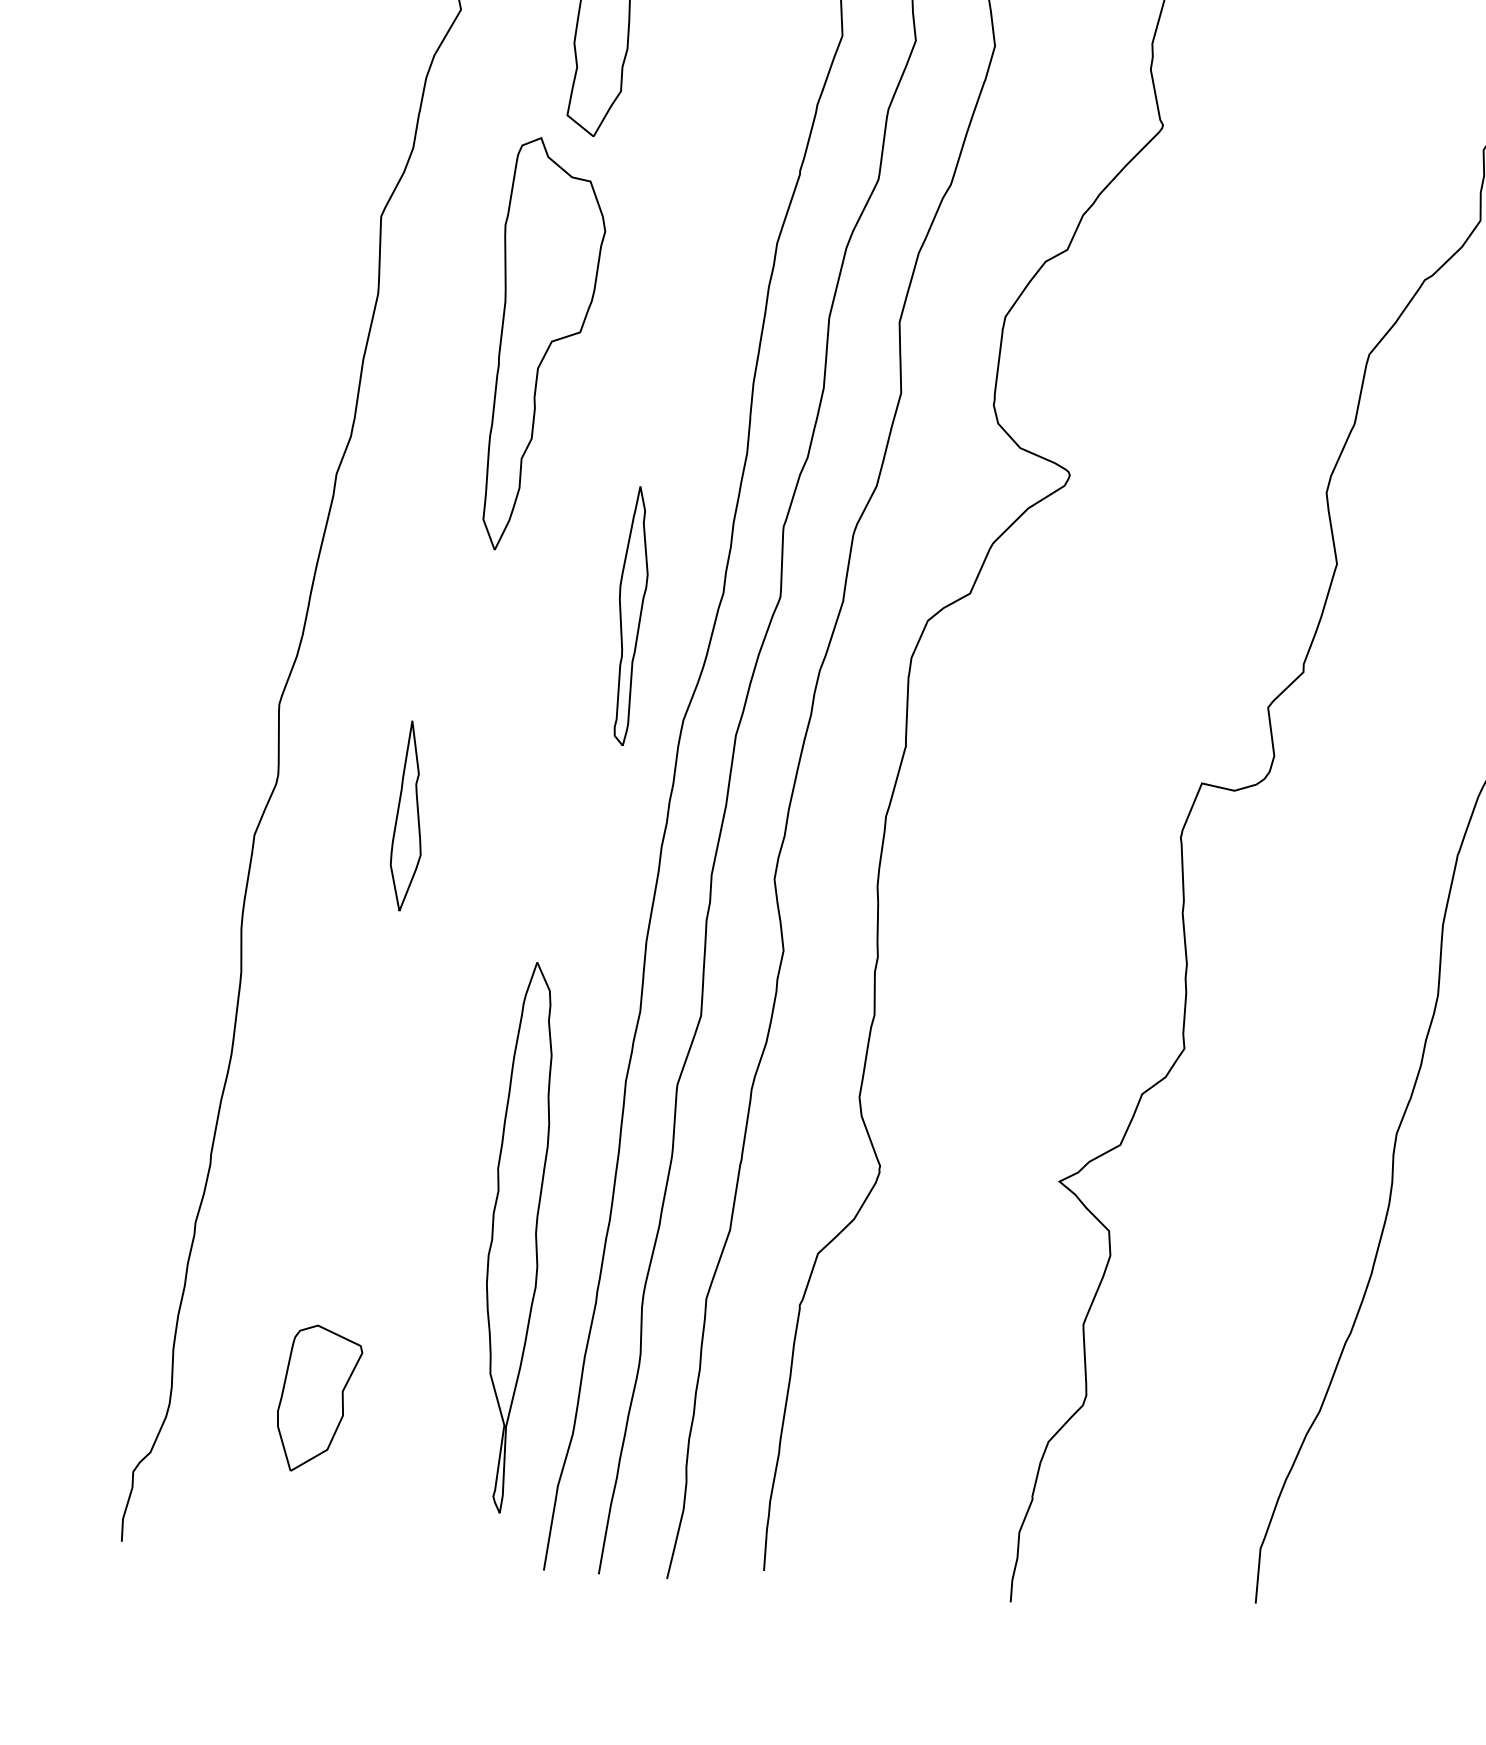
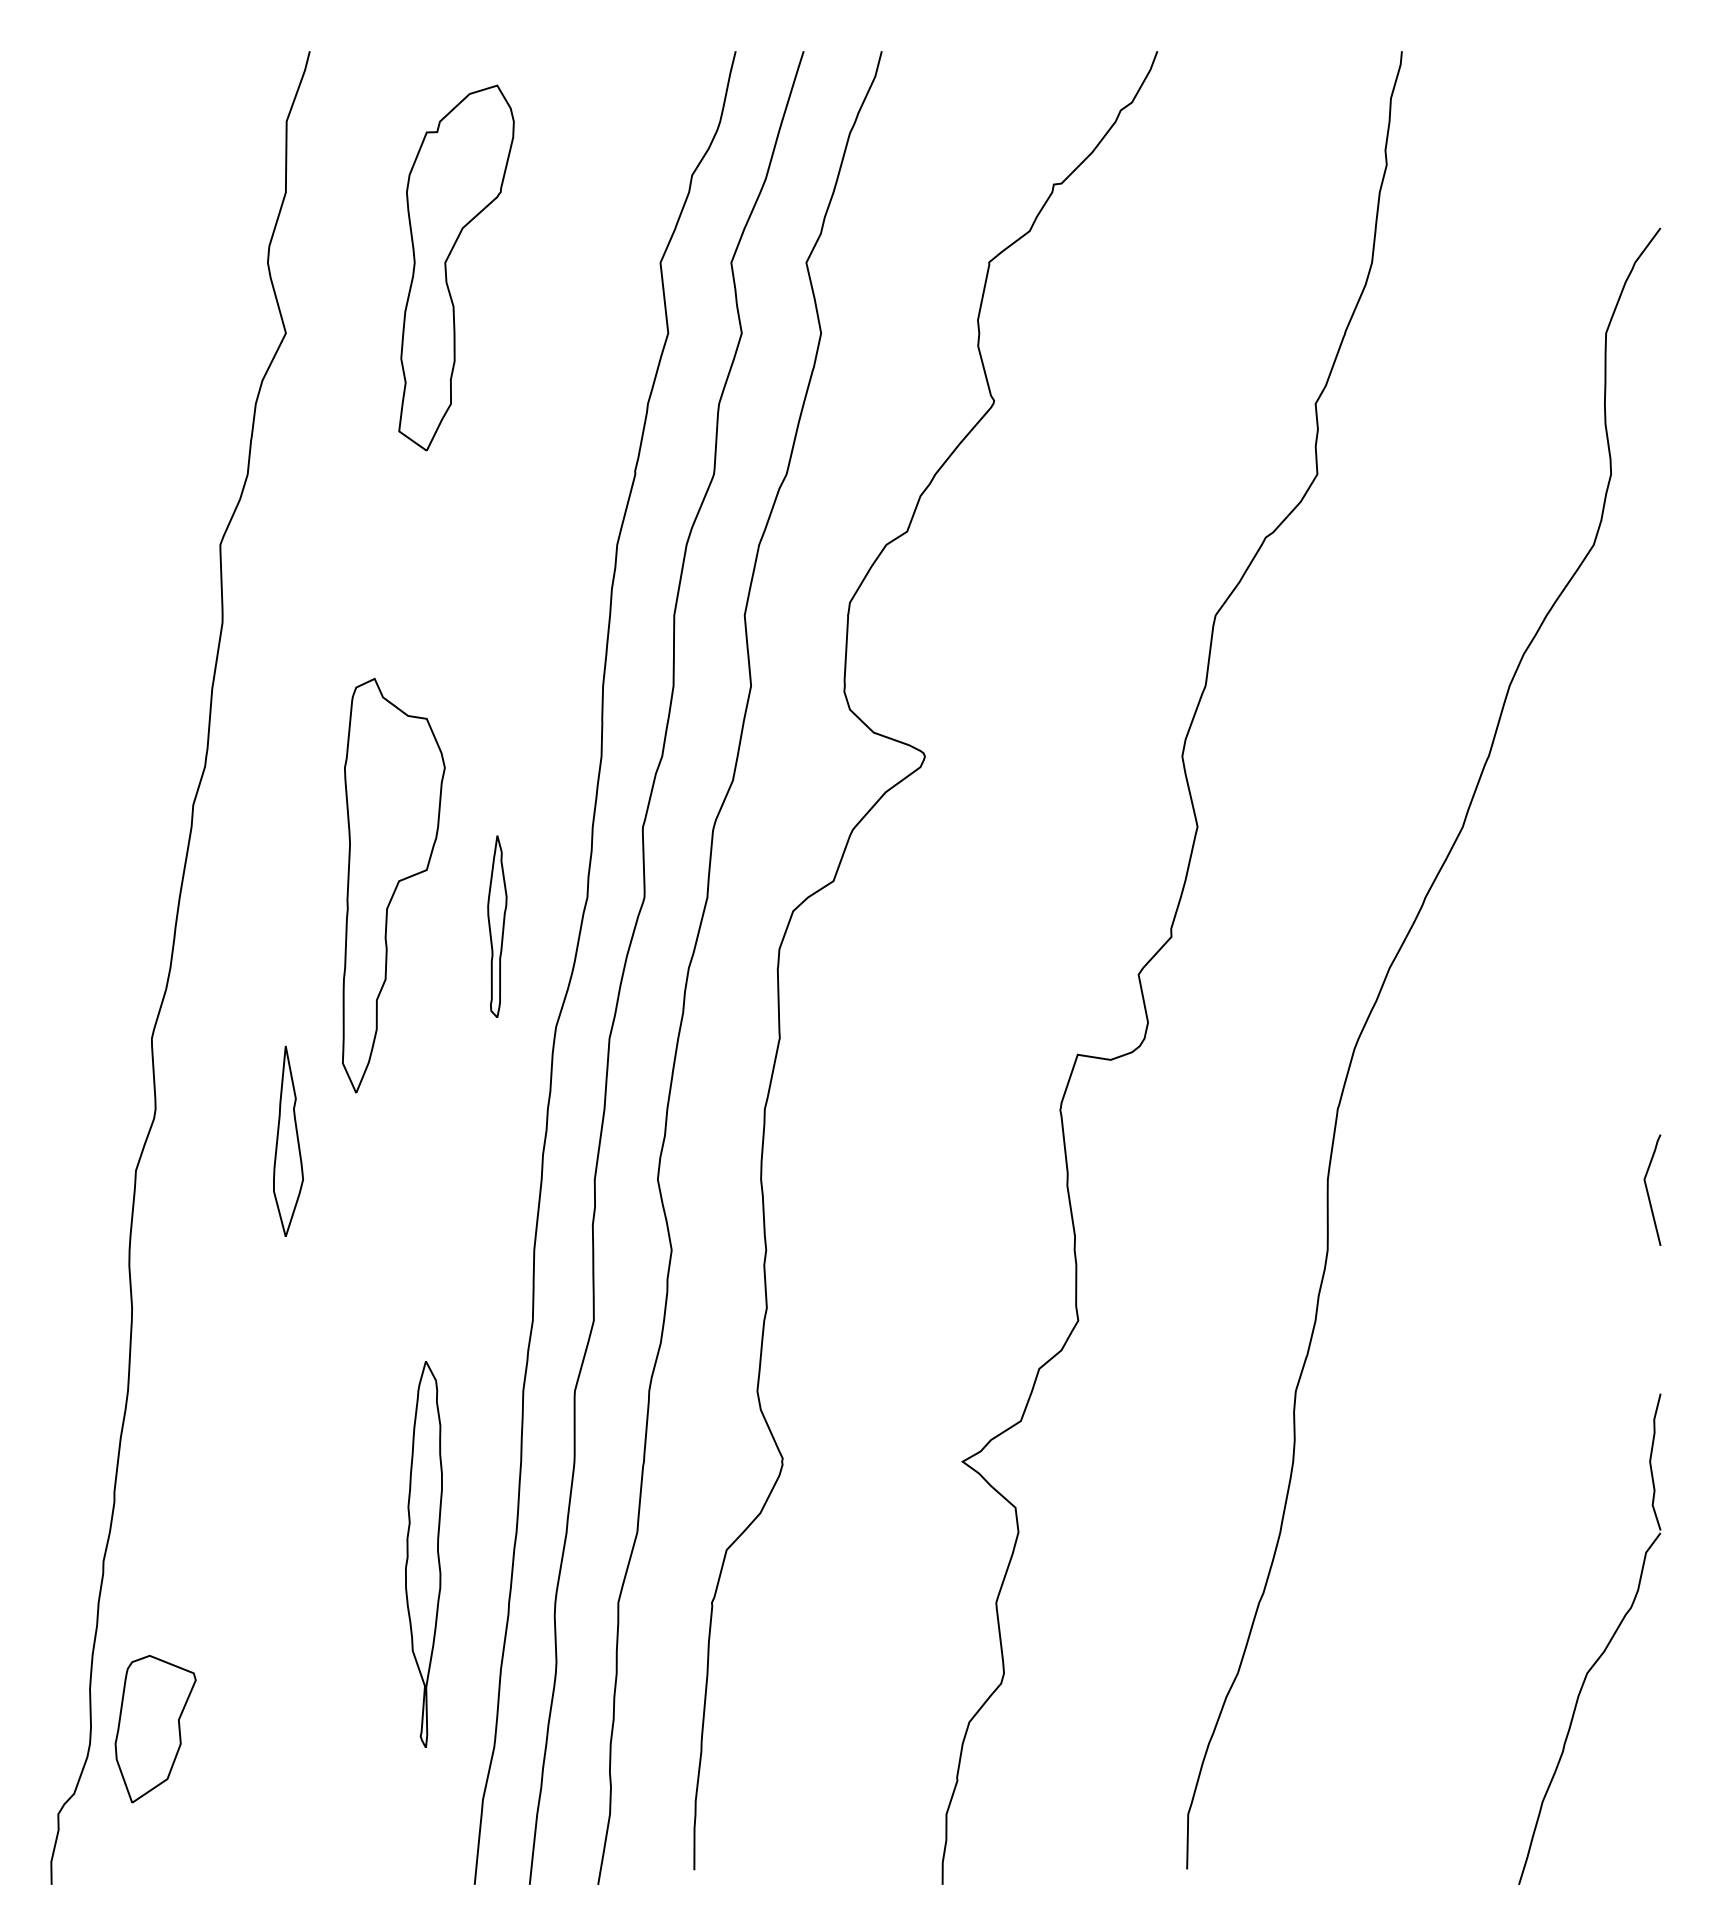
part: (545, 345) -> (393, 885), moved
part: (631, 615) -> (497, 926), size x0.7
part: (515, 1237) -> (423, 1554), size x0.7
part: (318, 1399) -> (155, 1729), moved

